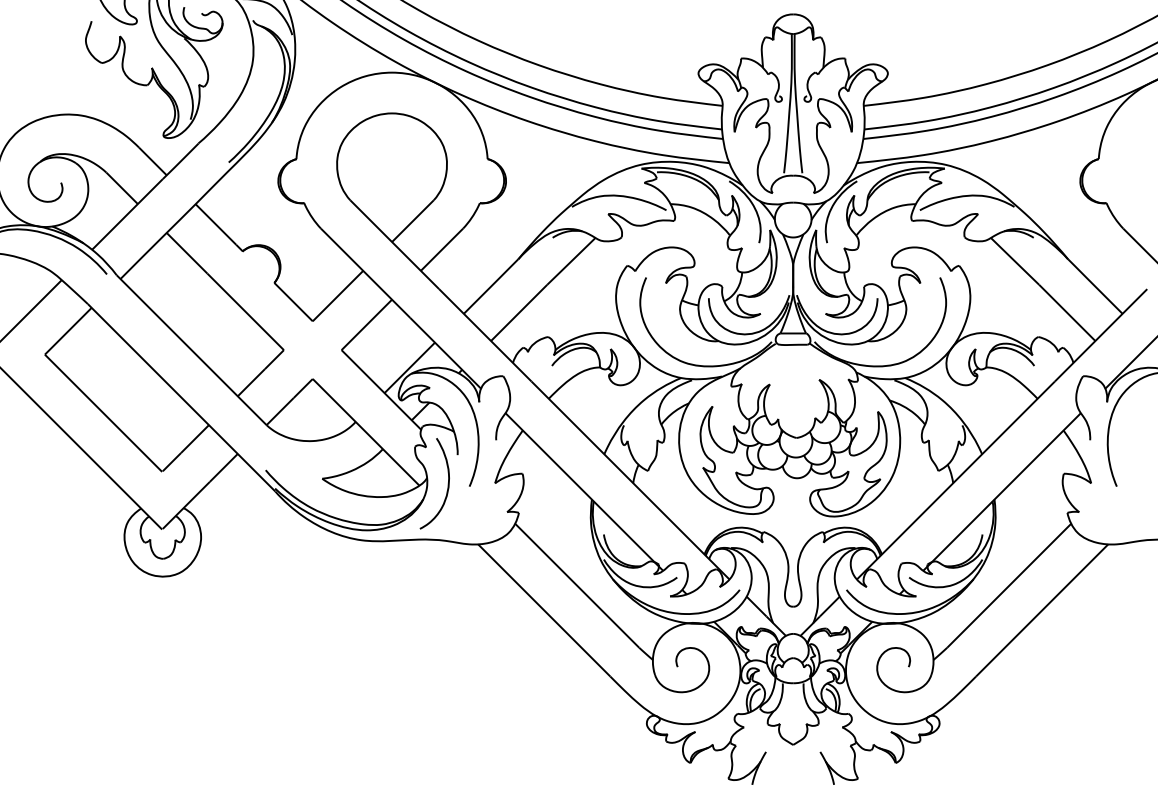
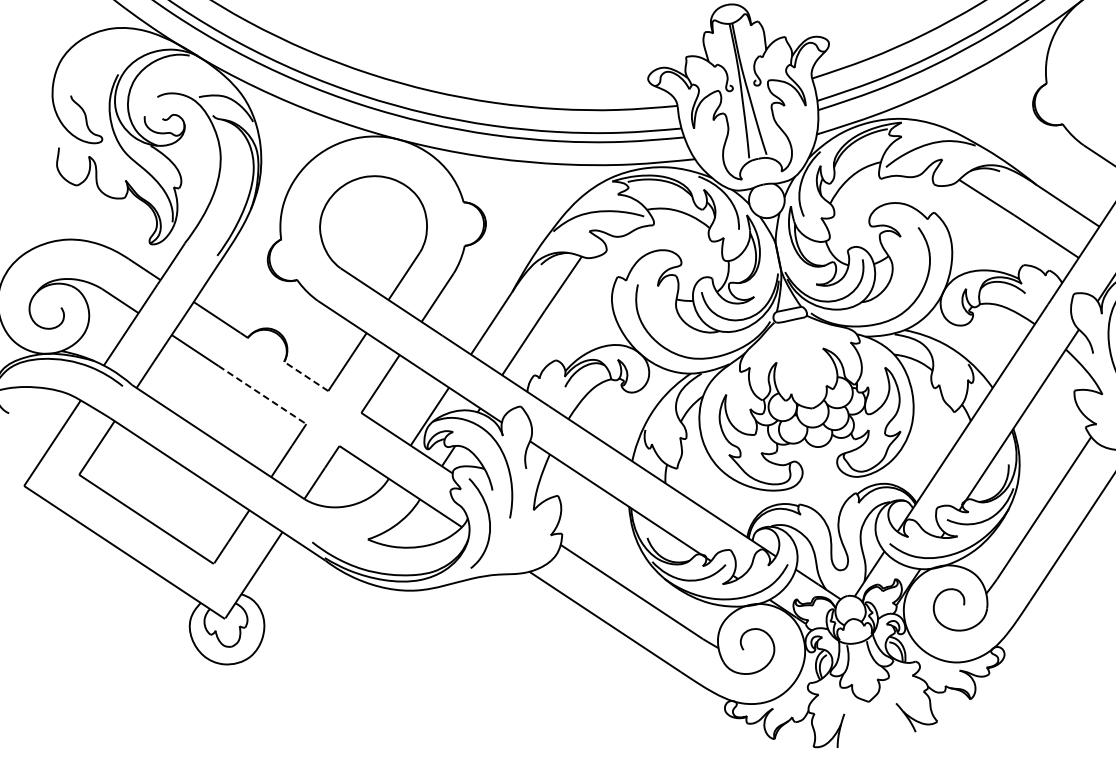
line: (293, 301) -> (306, 375), solid -> dashed
line: (246, 312) -> (263, 395), solid -> dashed

